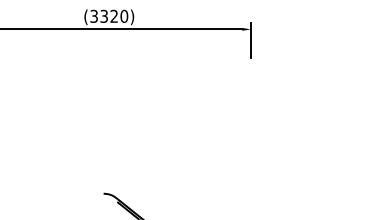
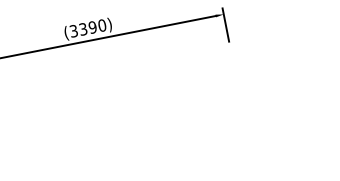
text: (114, 16) -> (93, 27), (3320) -> (3390)

